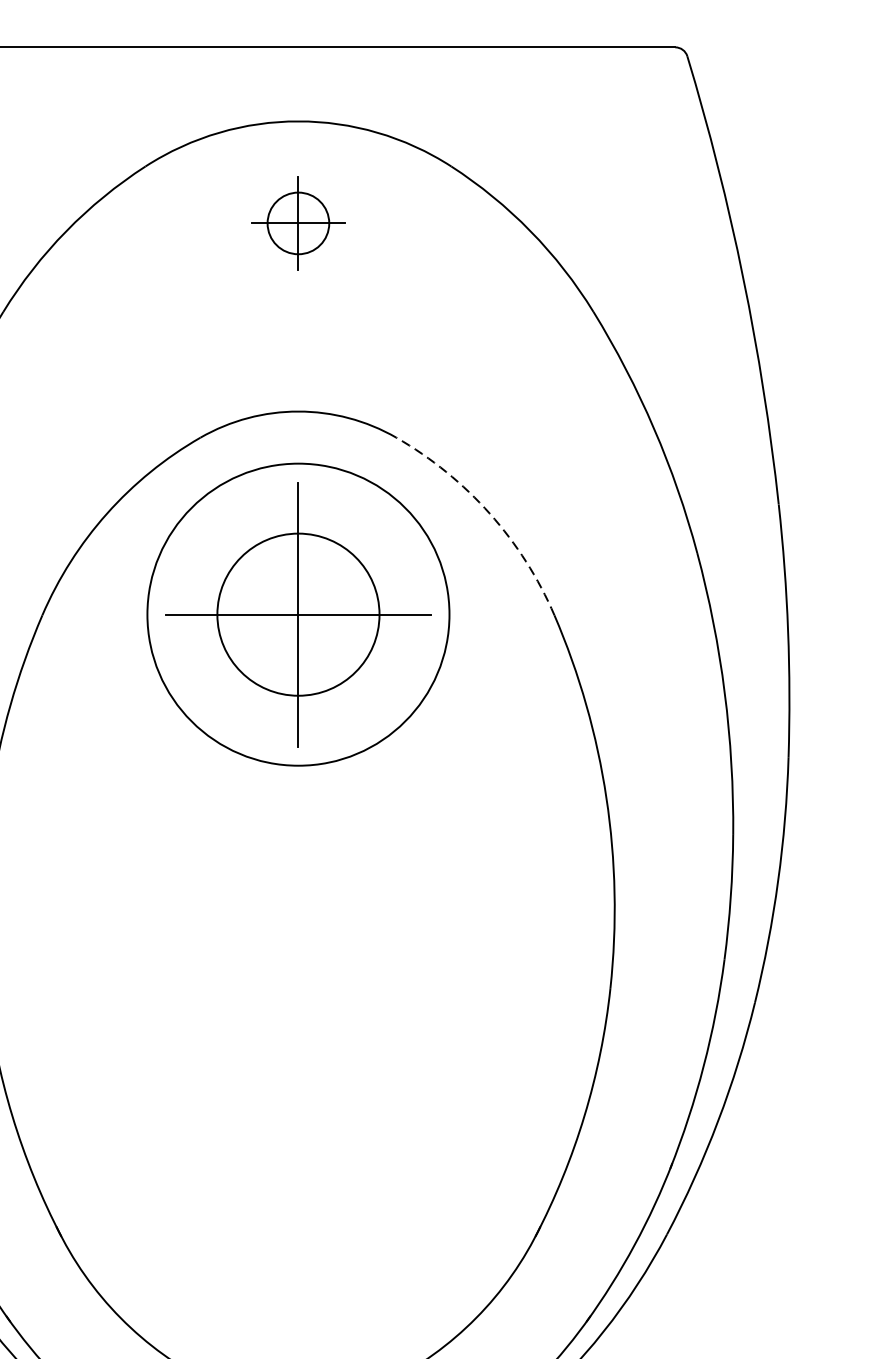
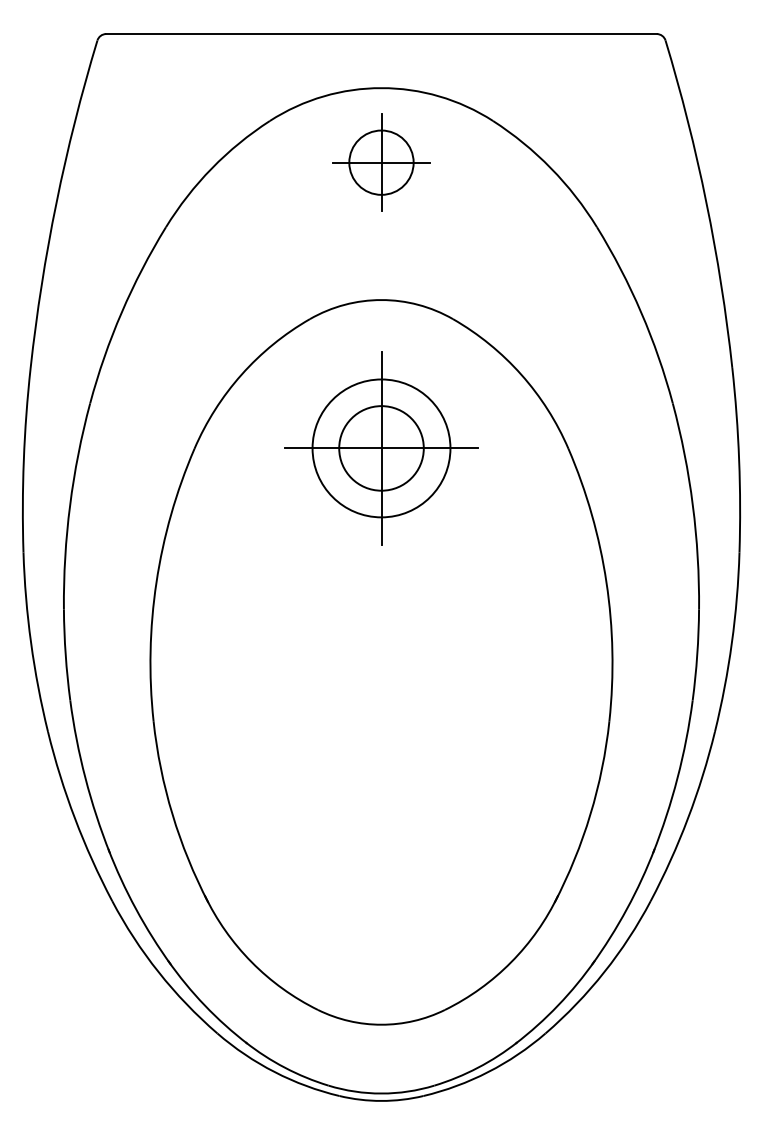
part: (298, 223) -> (381, 162), size x1.43
arc: (490, 513) -> (521, 374), dashed -> solid
circle: (298, 614) -> (381, 448), size x0.62
circle: (298, 614) -> (381, 448), size x0.71

